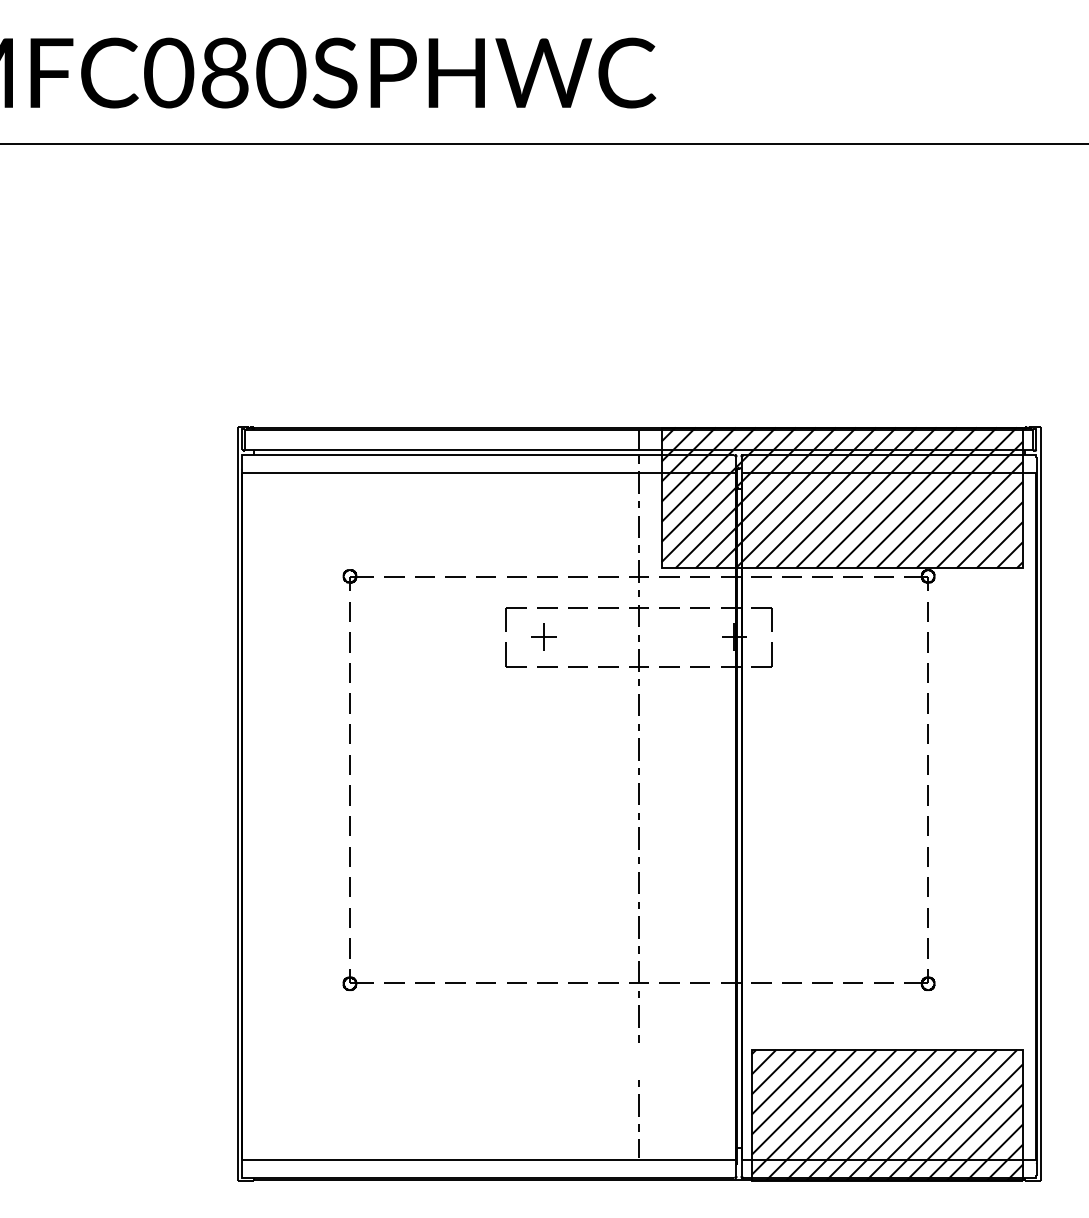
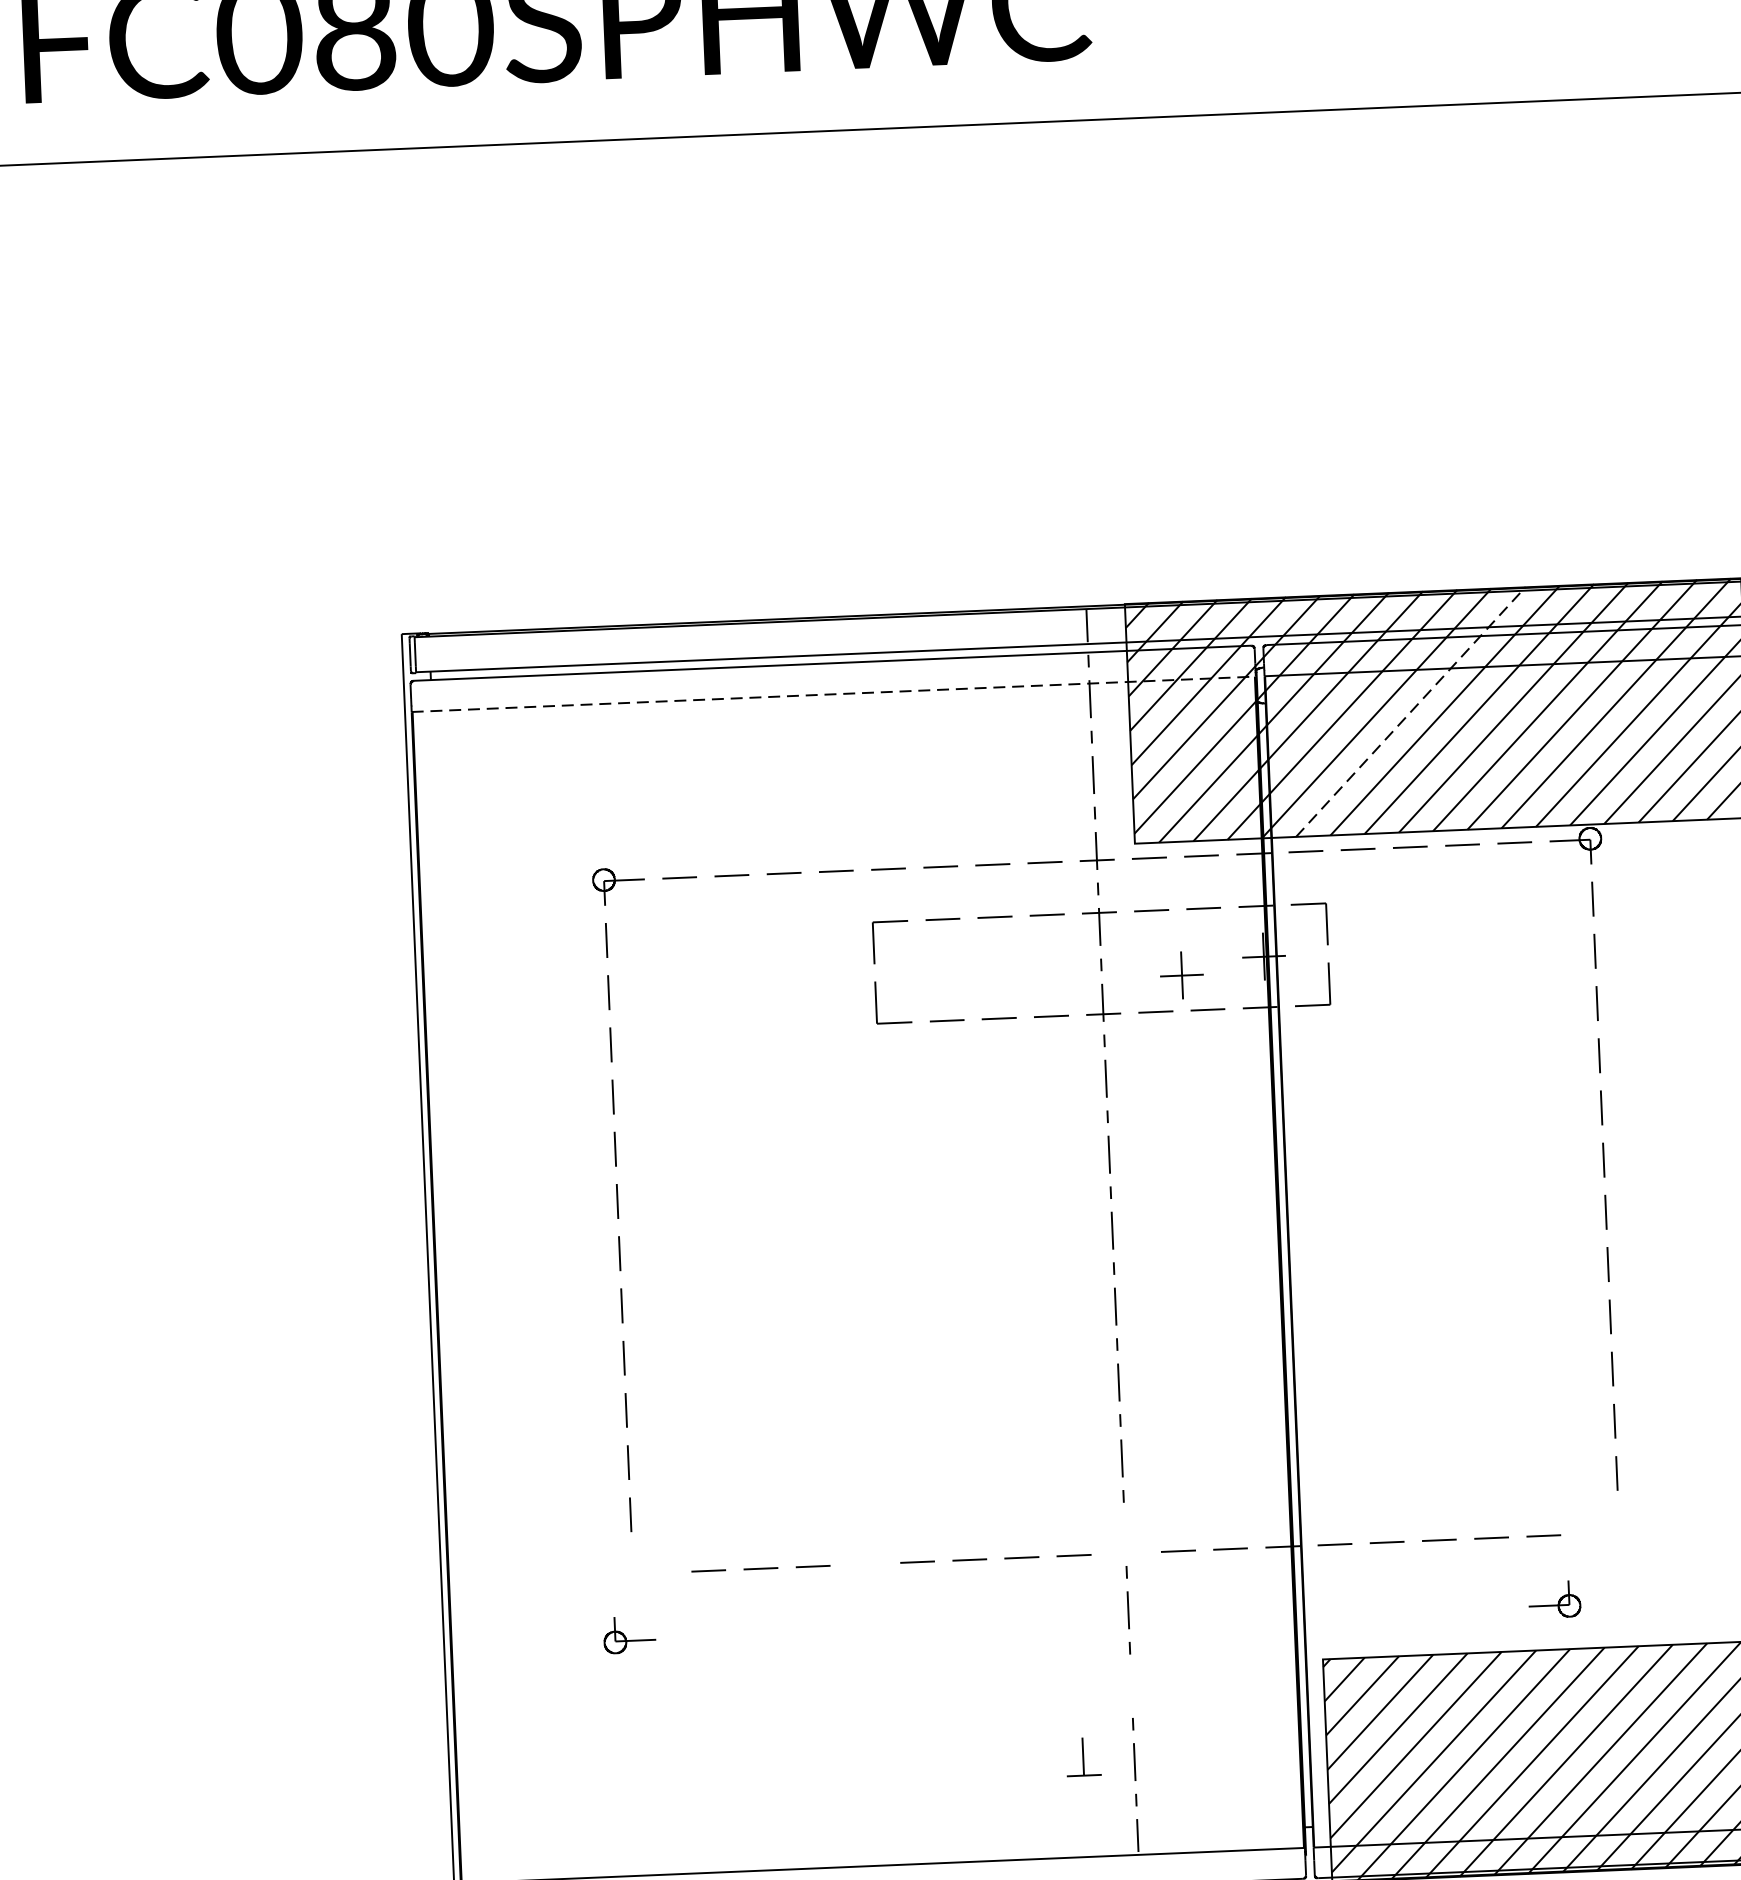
line: (489, 473) -> (834, 694), solid -> dashed
line: (826, 497) -> (1411, 711), solid -> dashed
part: (543, 636) -> (1181, 974), moved
part: (638, 972) -> (1082, 1757), moved
part: (357, 979) -> (627, 1634), moved
part: (919, 979) -> (1554, 1599), moved
line: (485, 982) -> (864, 1563), removed

